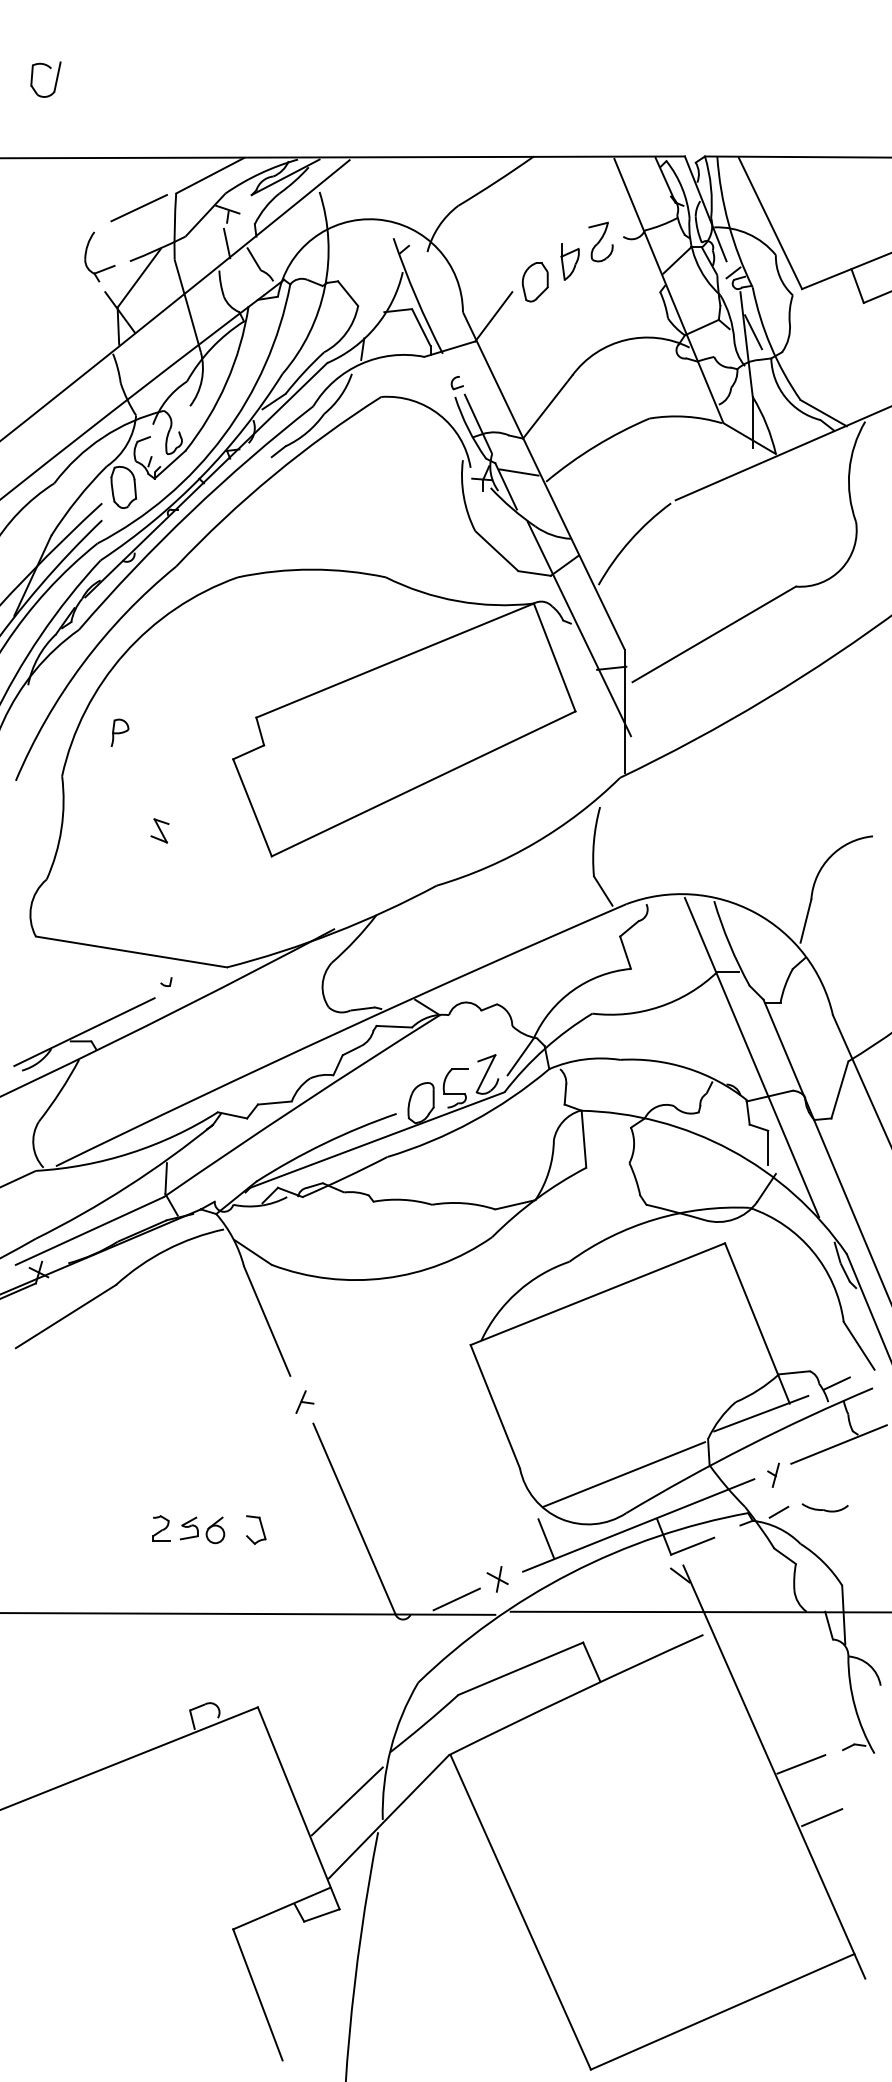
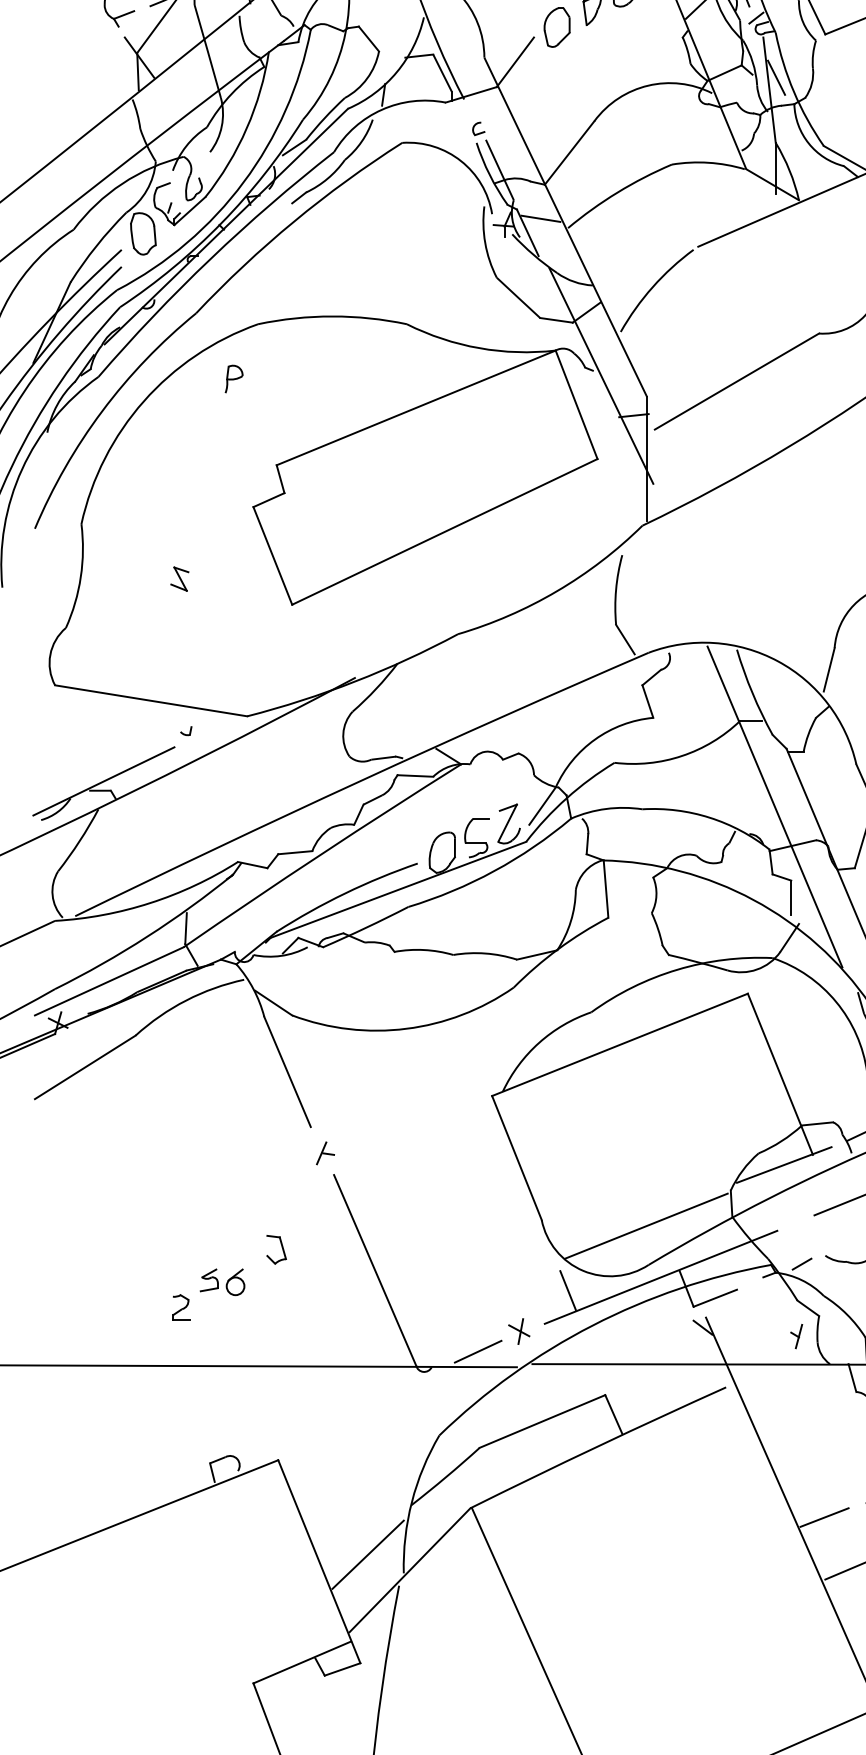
part: (119, 732) -> (233, 378), moved
part: (773, 1474) -> (796, 1335), moved
part: (161, 1528) -> (181, 1307), moved
part: (256, 1529) -> (276, 1249), moved

